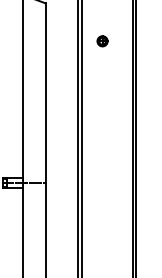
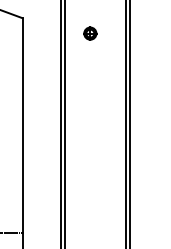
part: (102, 41) -> (90, 33), moved

